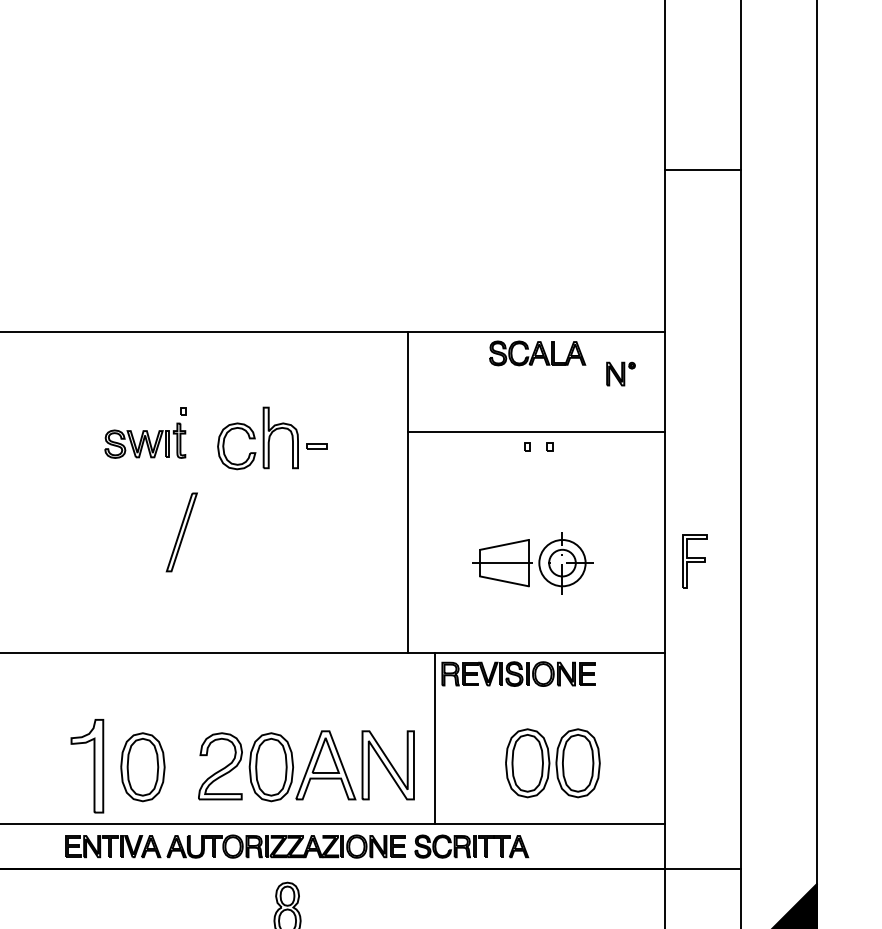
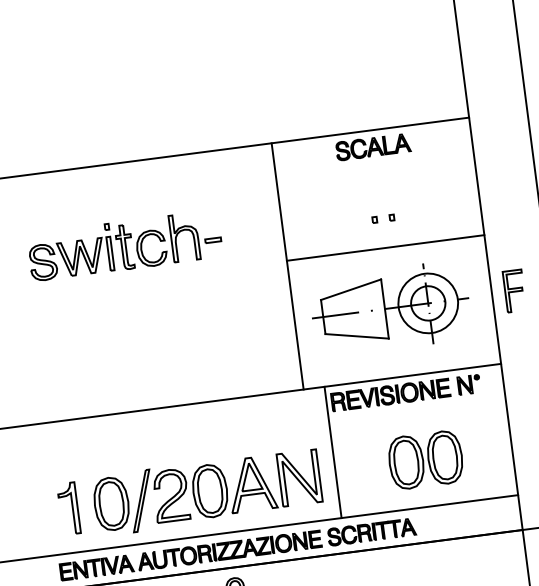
part: (620, 373) -> (468, 384), moved
line: (536, 431) -> (385, 247), moved
part: (144, 440) -> (80, 253), size x1.67
part: (181, 532) -> (141, 501), moved
part: (532, 563) -> (390, 308), size x1.67
part: (87, 766) -> (69, 508), size x0.71

